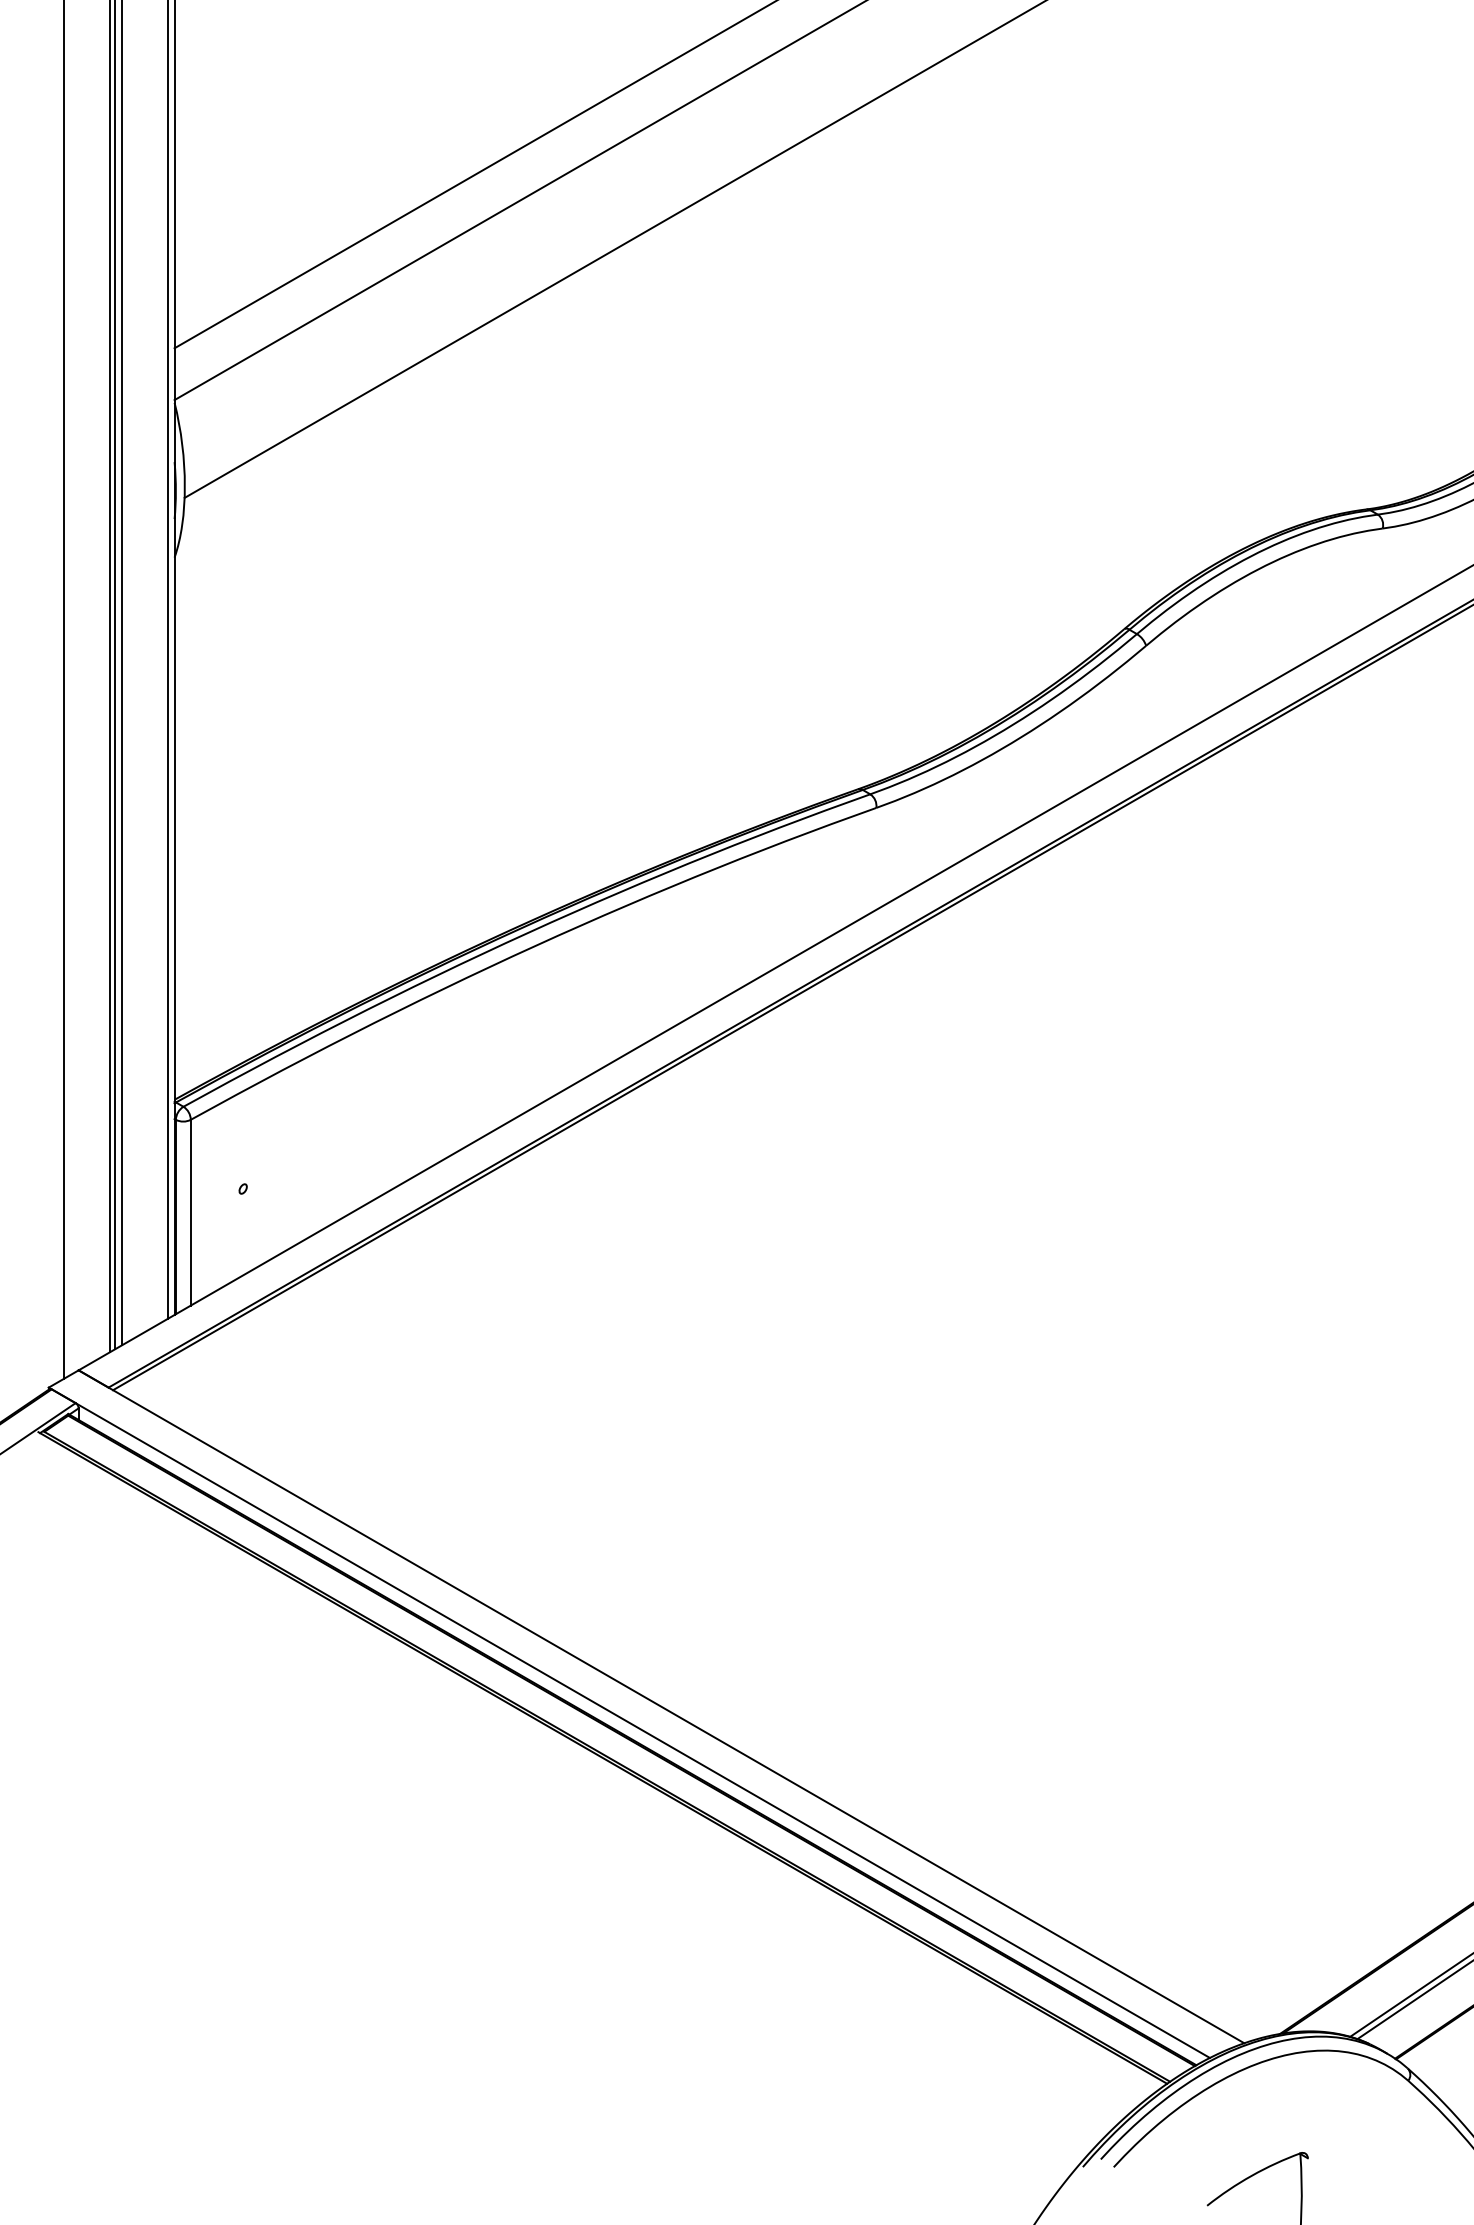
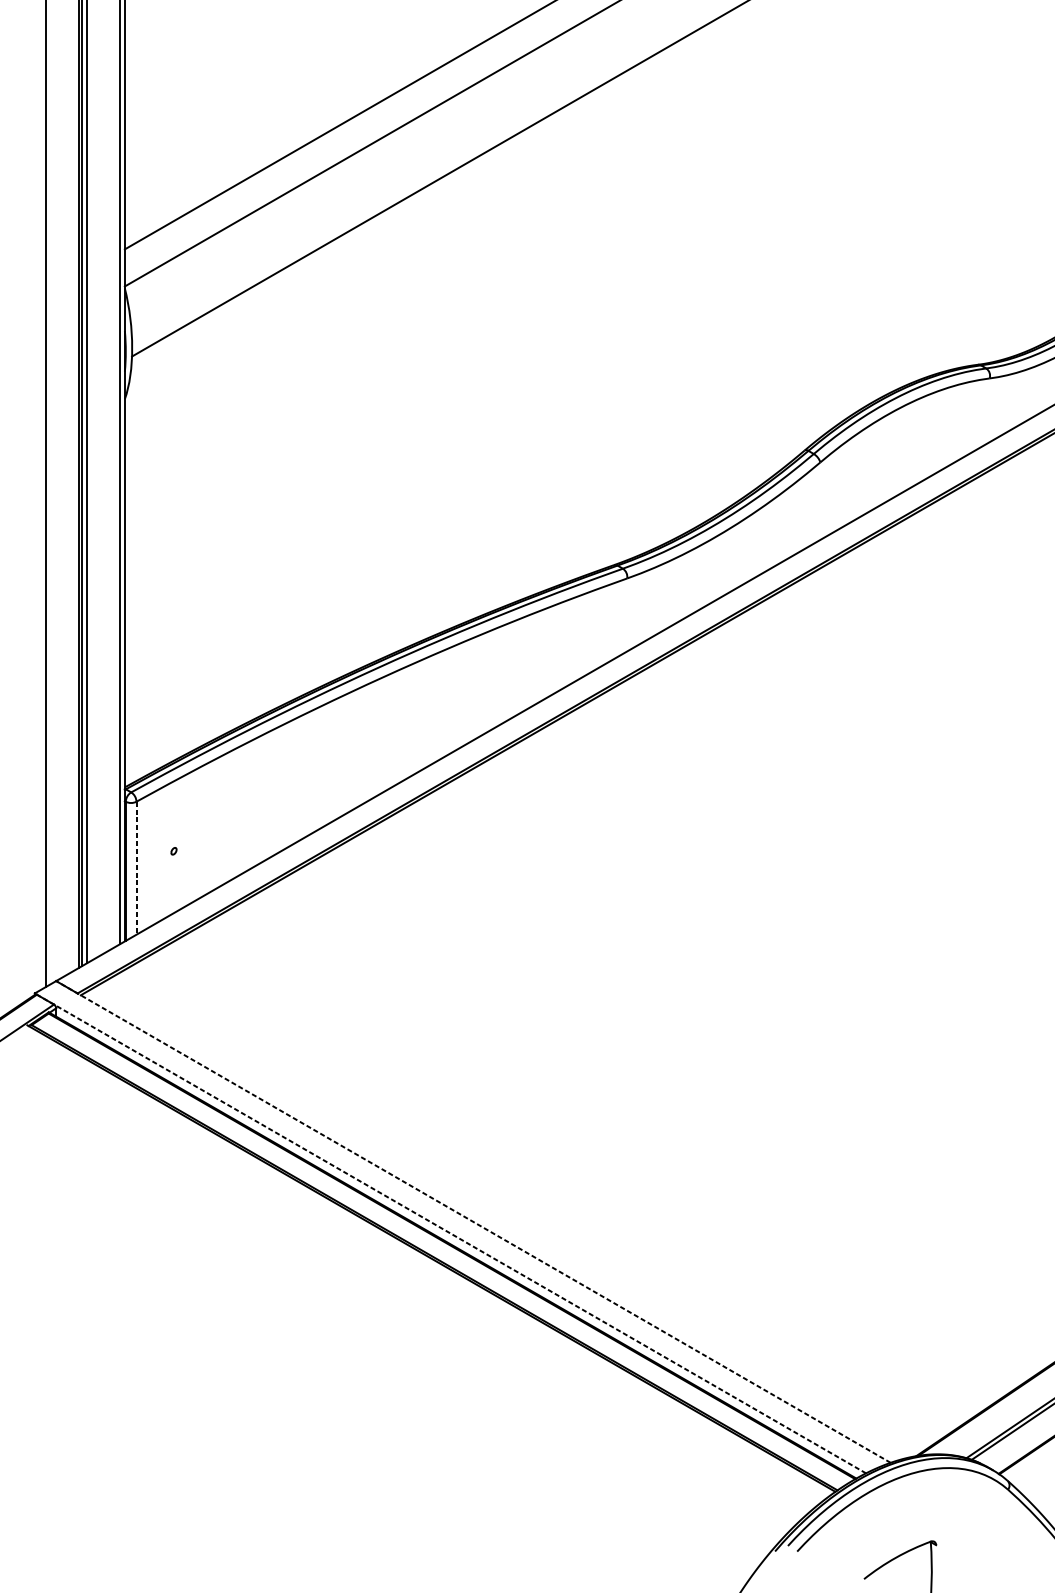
line: (190, 1212) -> (136, 868), solid -> dashed
line: (661, 1706) -> (473, 1221), solid -> dashed
line: (628, 1722) -> (449, 1233), solid -> dashed

